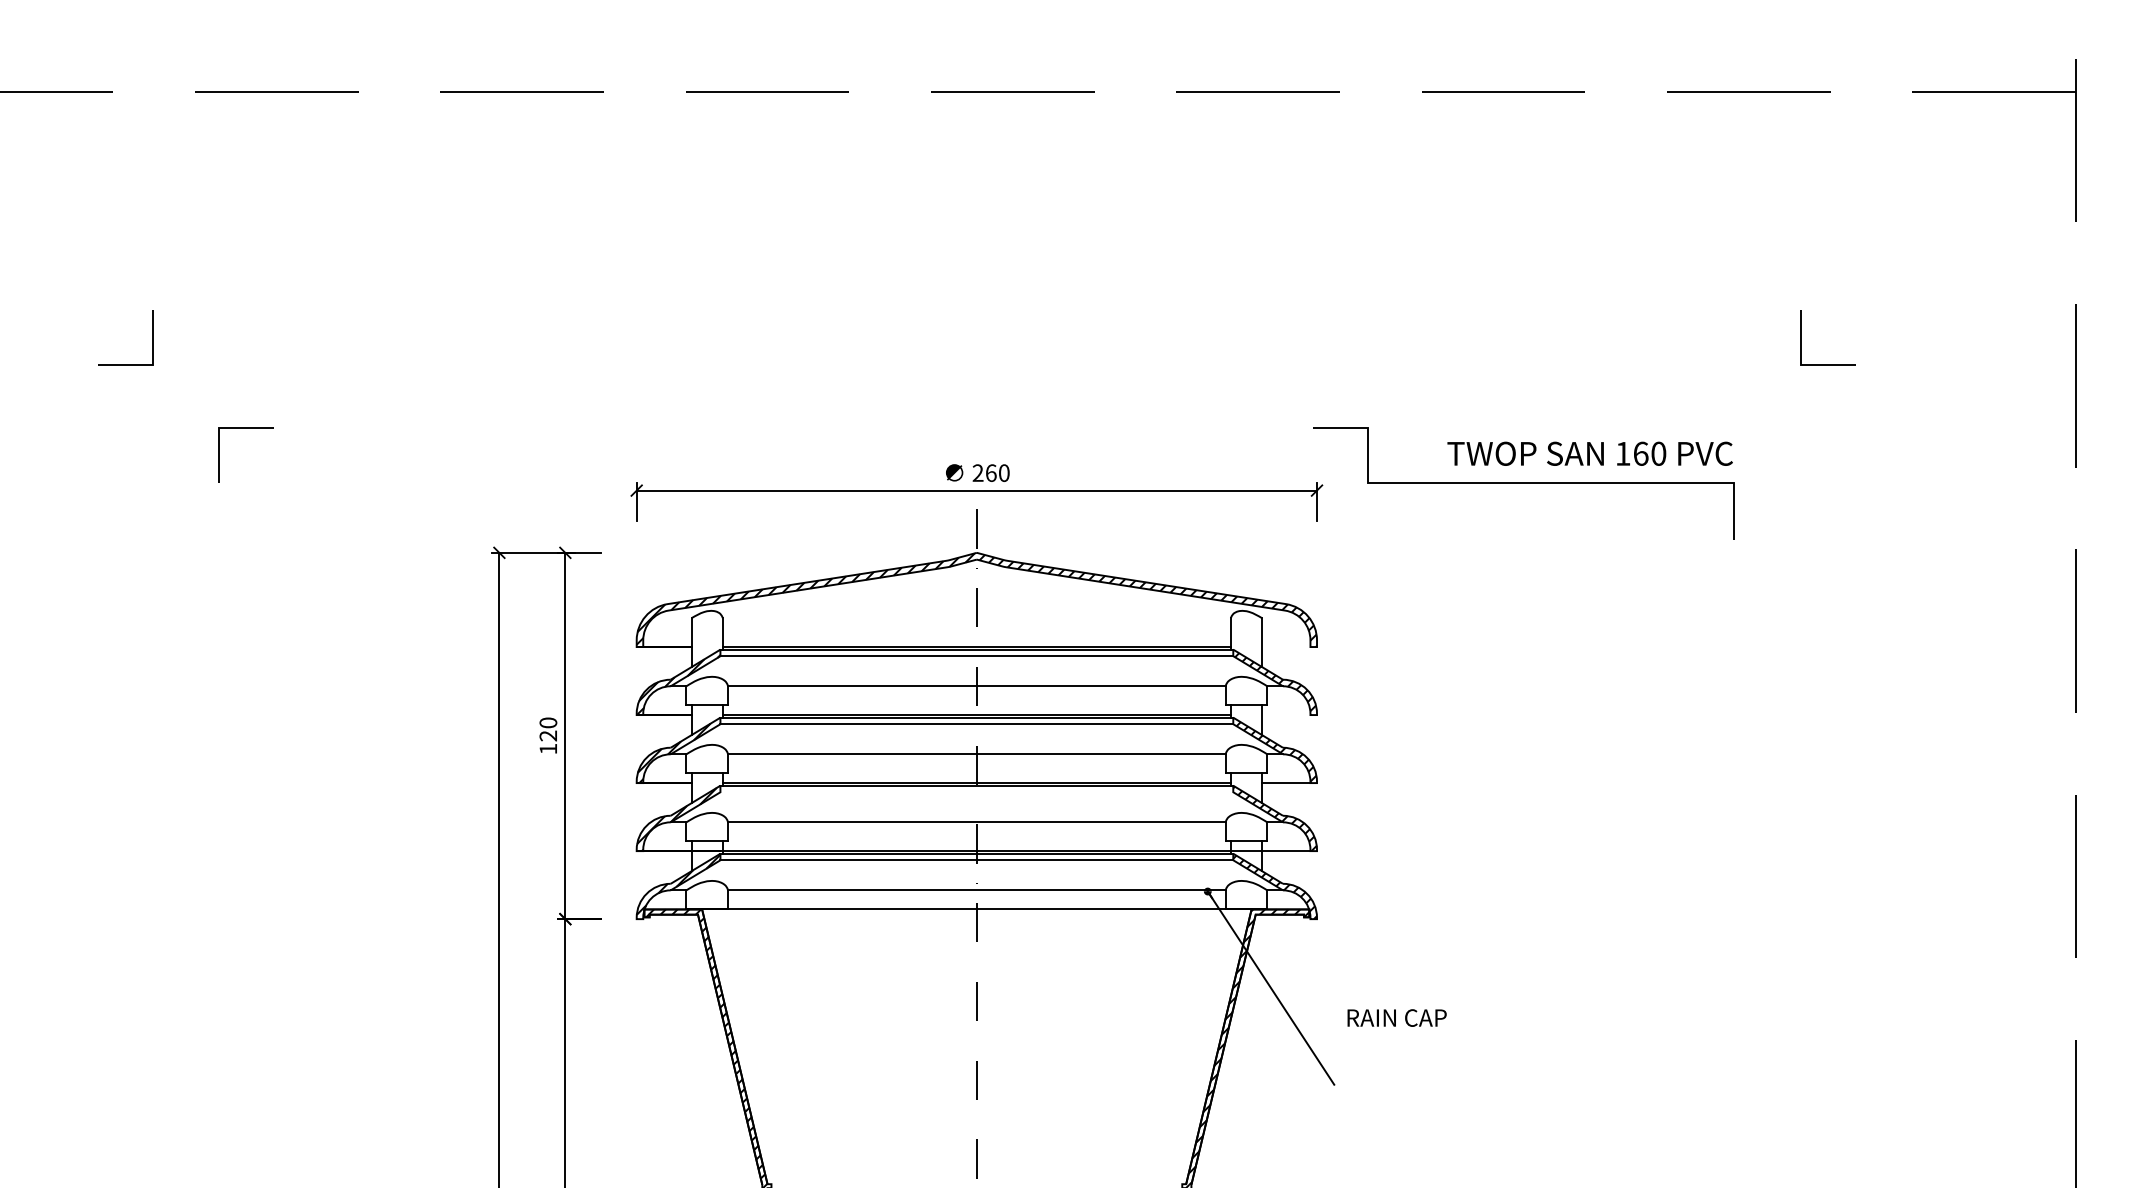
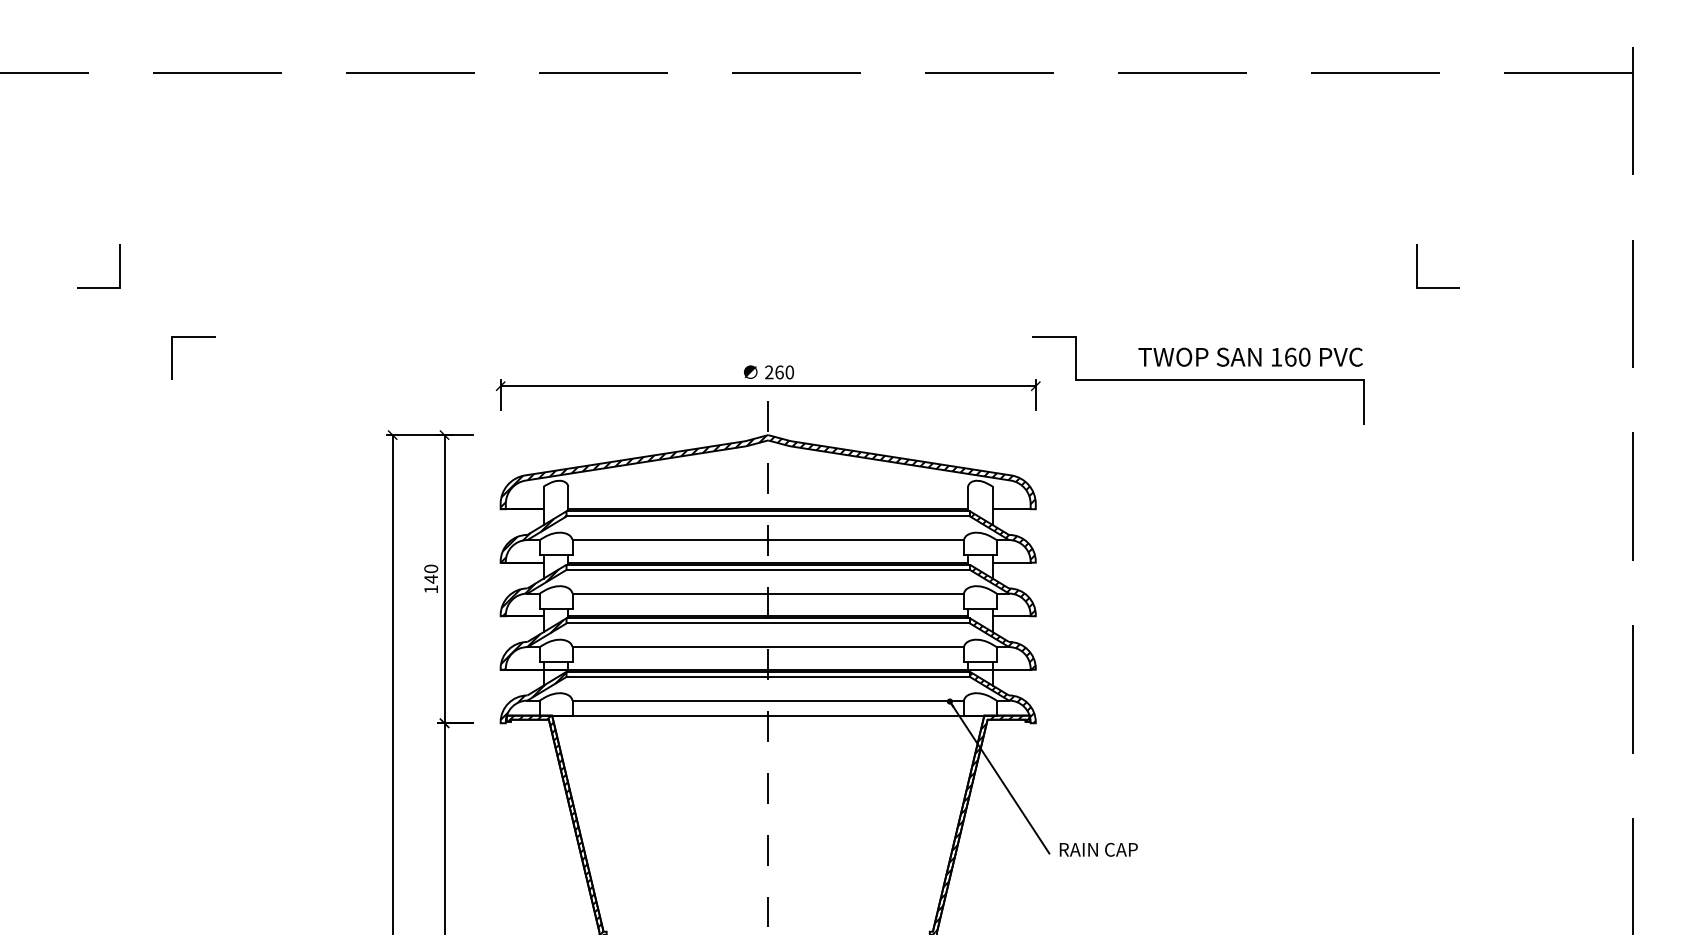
line: (1286, 647) -> (1011, 509), added
line: (1286, 715) -> (1011, 563), added
text: (547, 735) -> (430, 578), 120 -> 140
line: (976, 792) -> (767, 623), added
text: (1396, 1017) -> (1098, 849), moved

